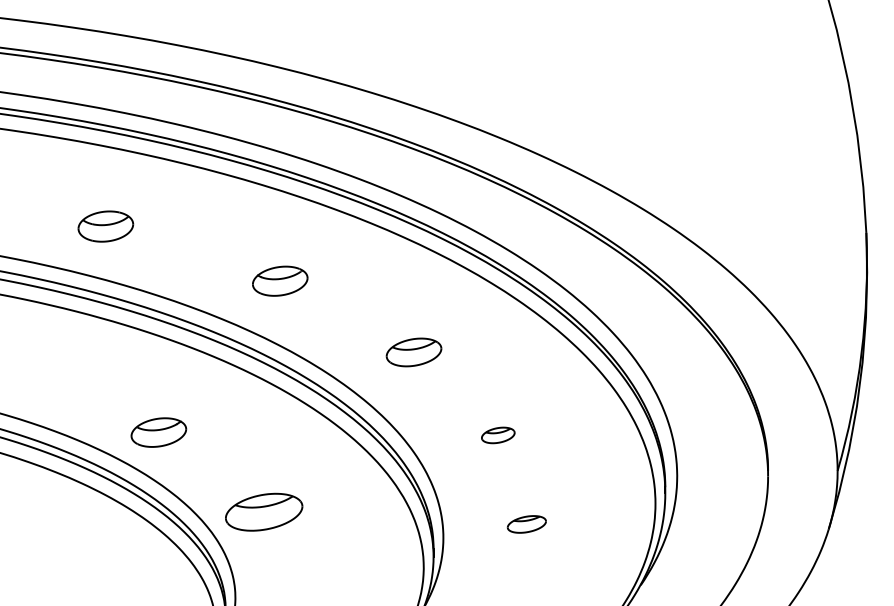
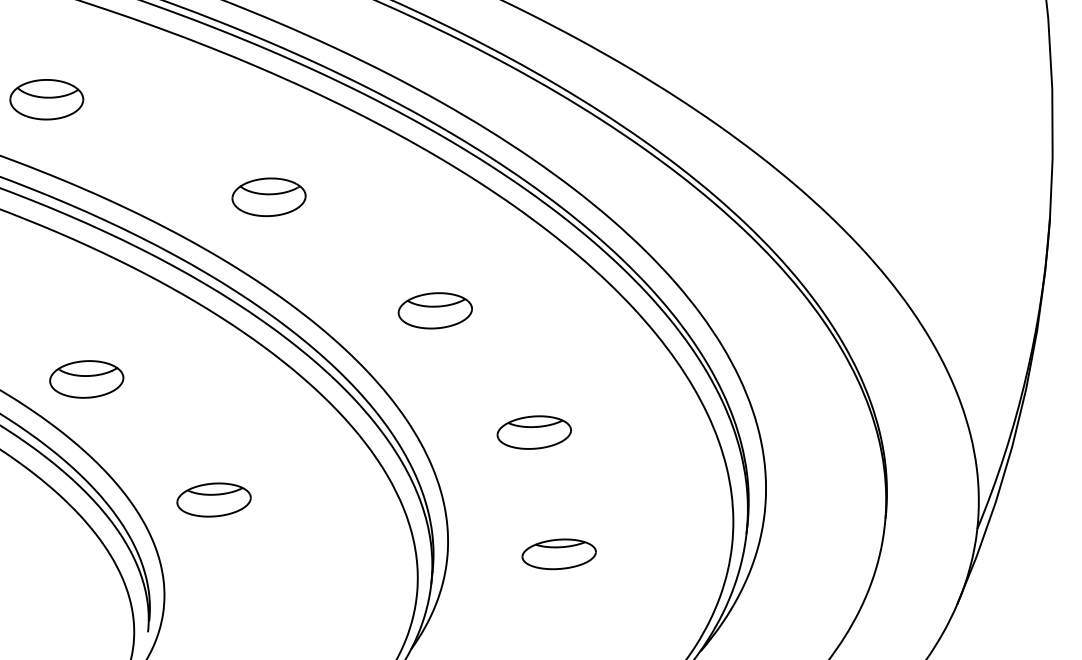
part: (498, 435) -> (534, 432), size x1.67
part: (263, 512) -> (213, 500), size x0.71
part: (526, 524) -> (558, 554), size x1.43

